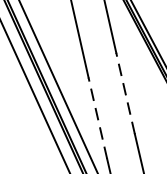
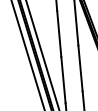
line: (125, 93) -> (80, 68), dashed -> solid
line: (97, 117) -> (63, 79), dashed -> solid

